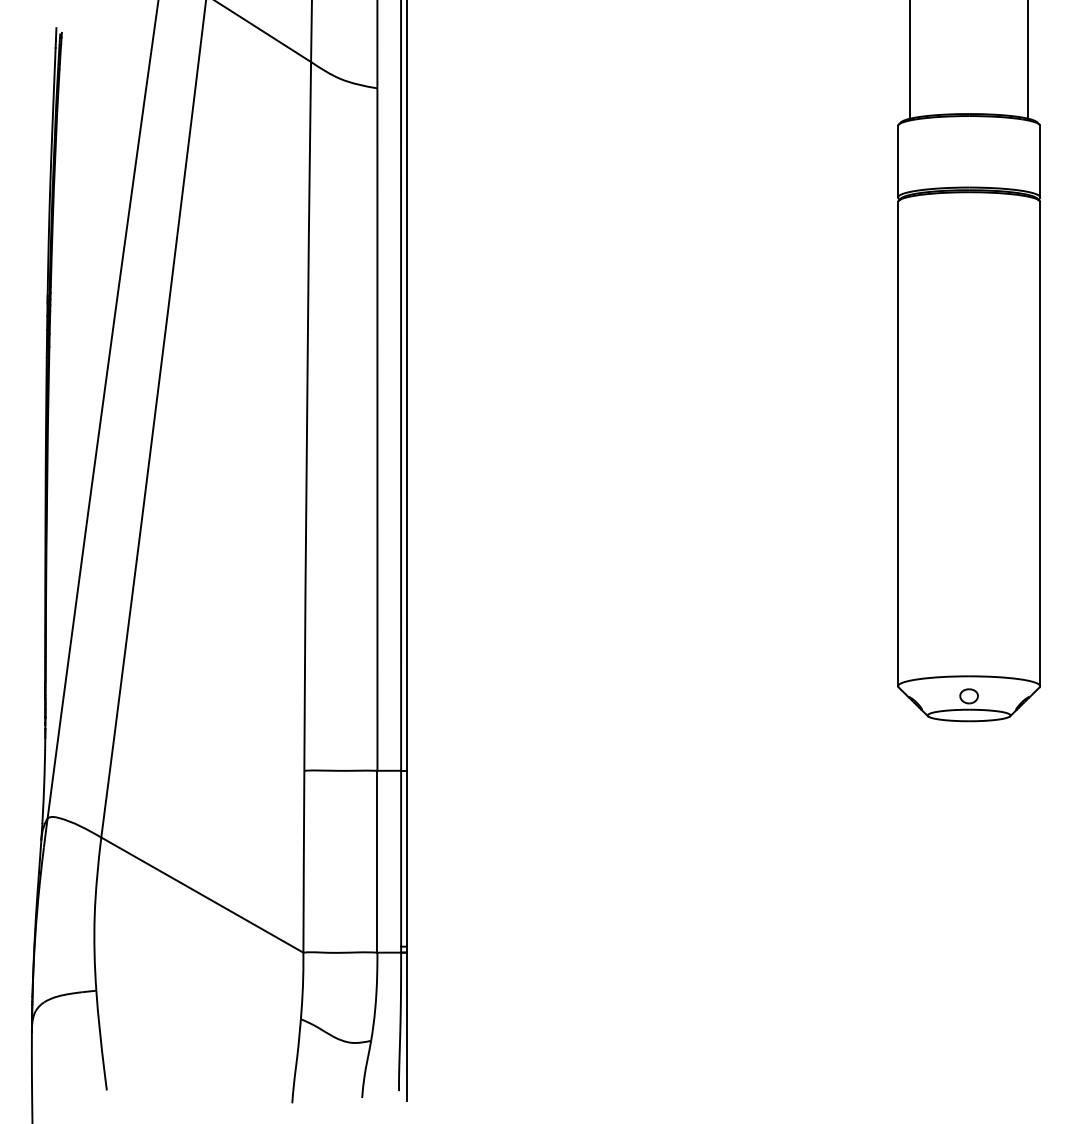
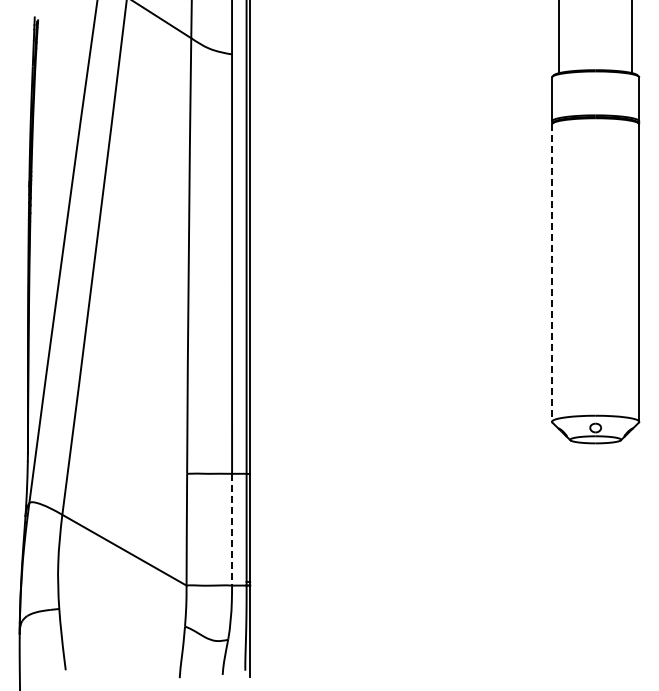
line: (898, 444) -> (552, 273), solid -> dashed
line: (378, 861) -> (232, 529), solid -> dashed

